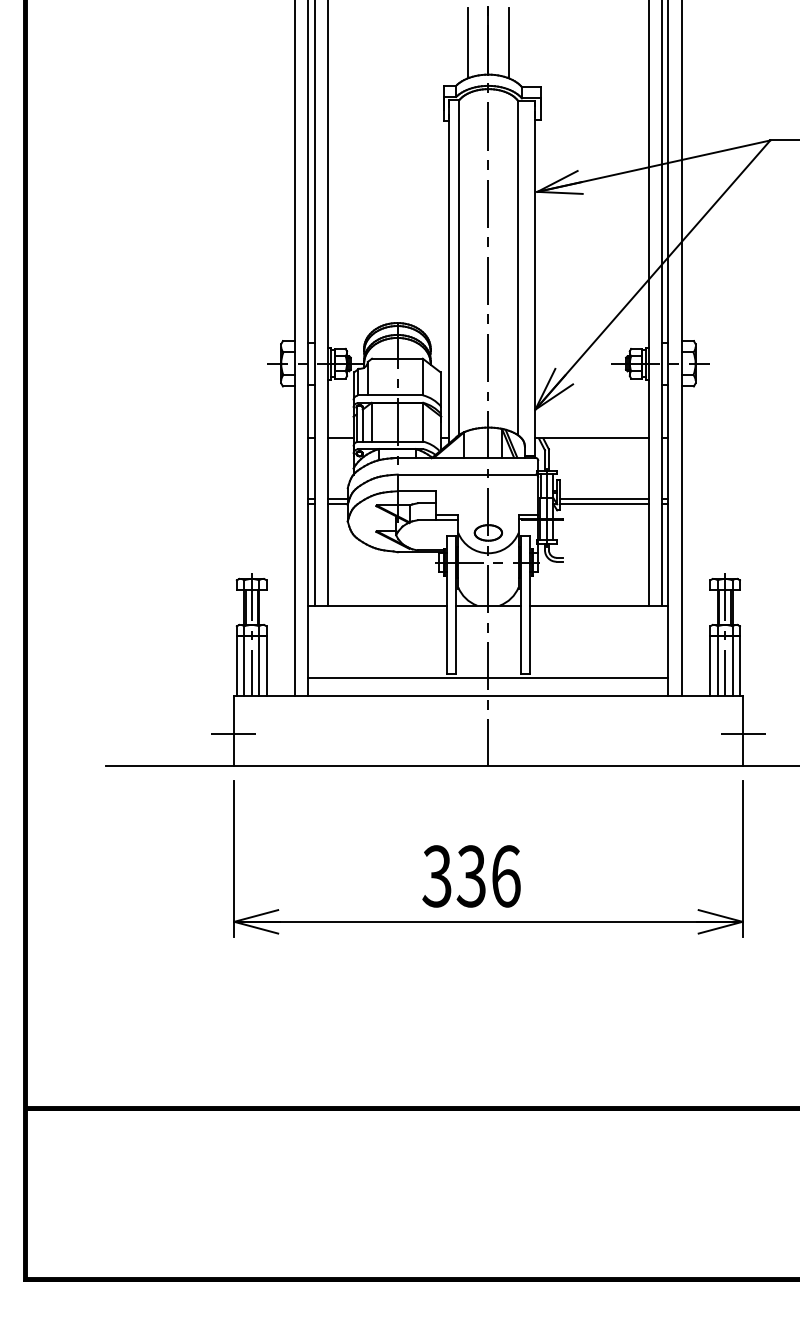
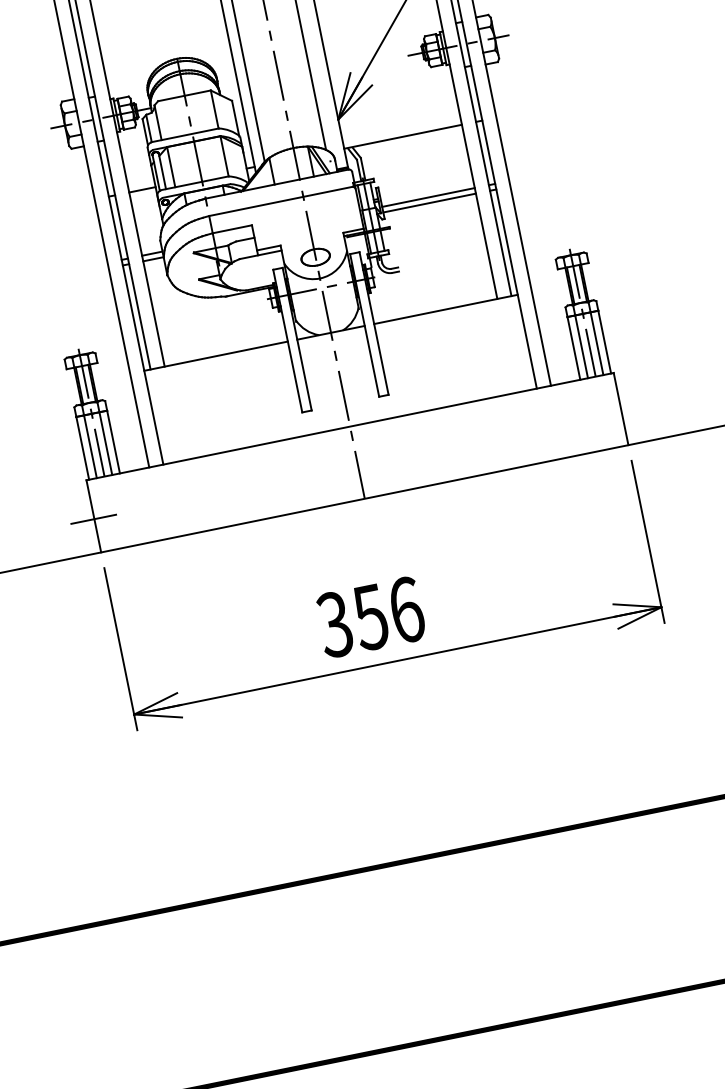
line: (488, 678) -> (346, 408), removed
line: (742, 733) -> (621, 411), removed
text: (470, 876) -> (369, 617), 336 -> 356

